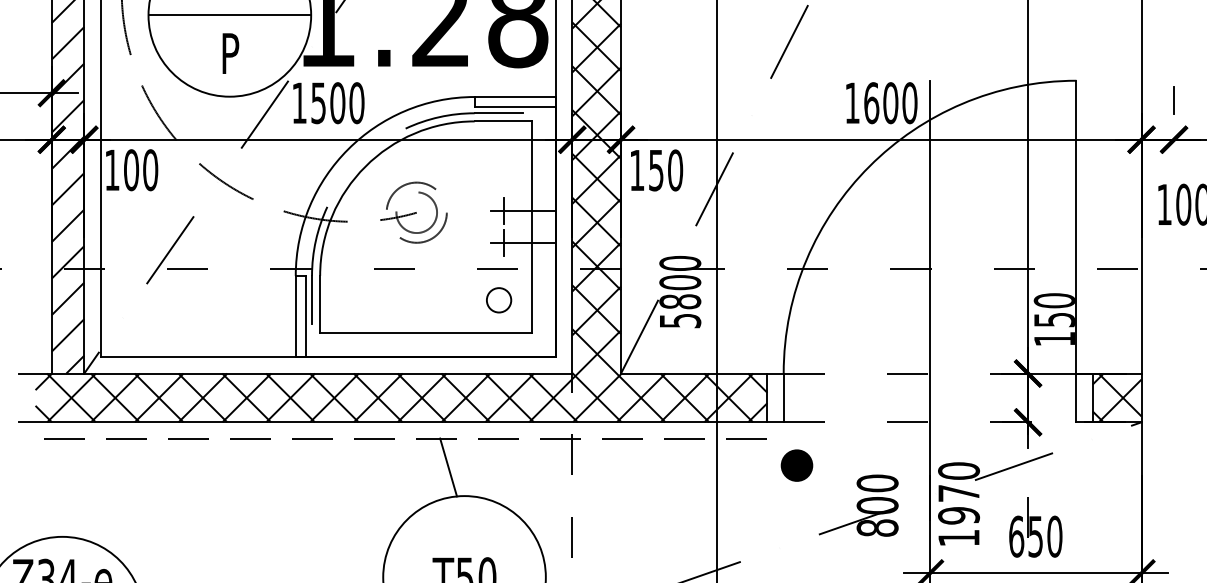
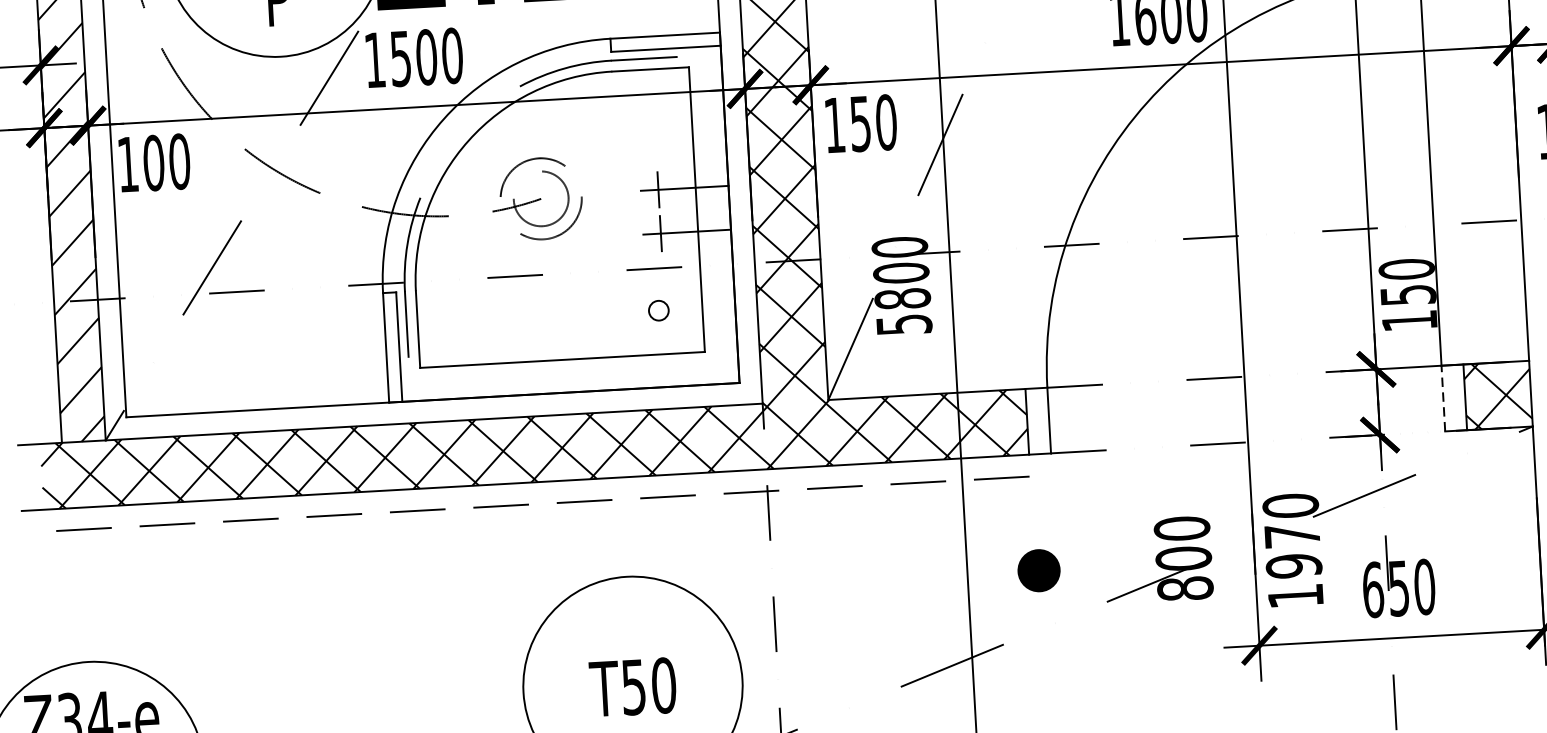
circle: (499, 300) -> (659, 310), size x0.6
line: (1076, 397) -> (1443, 398), solid -> dashed
part: (796, 465) -> (1038, 570), moved
line: (448, 467) -> (603, 539), removed

